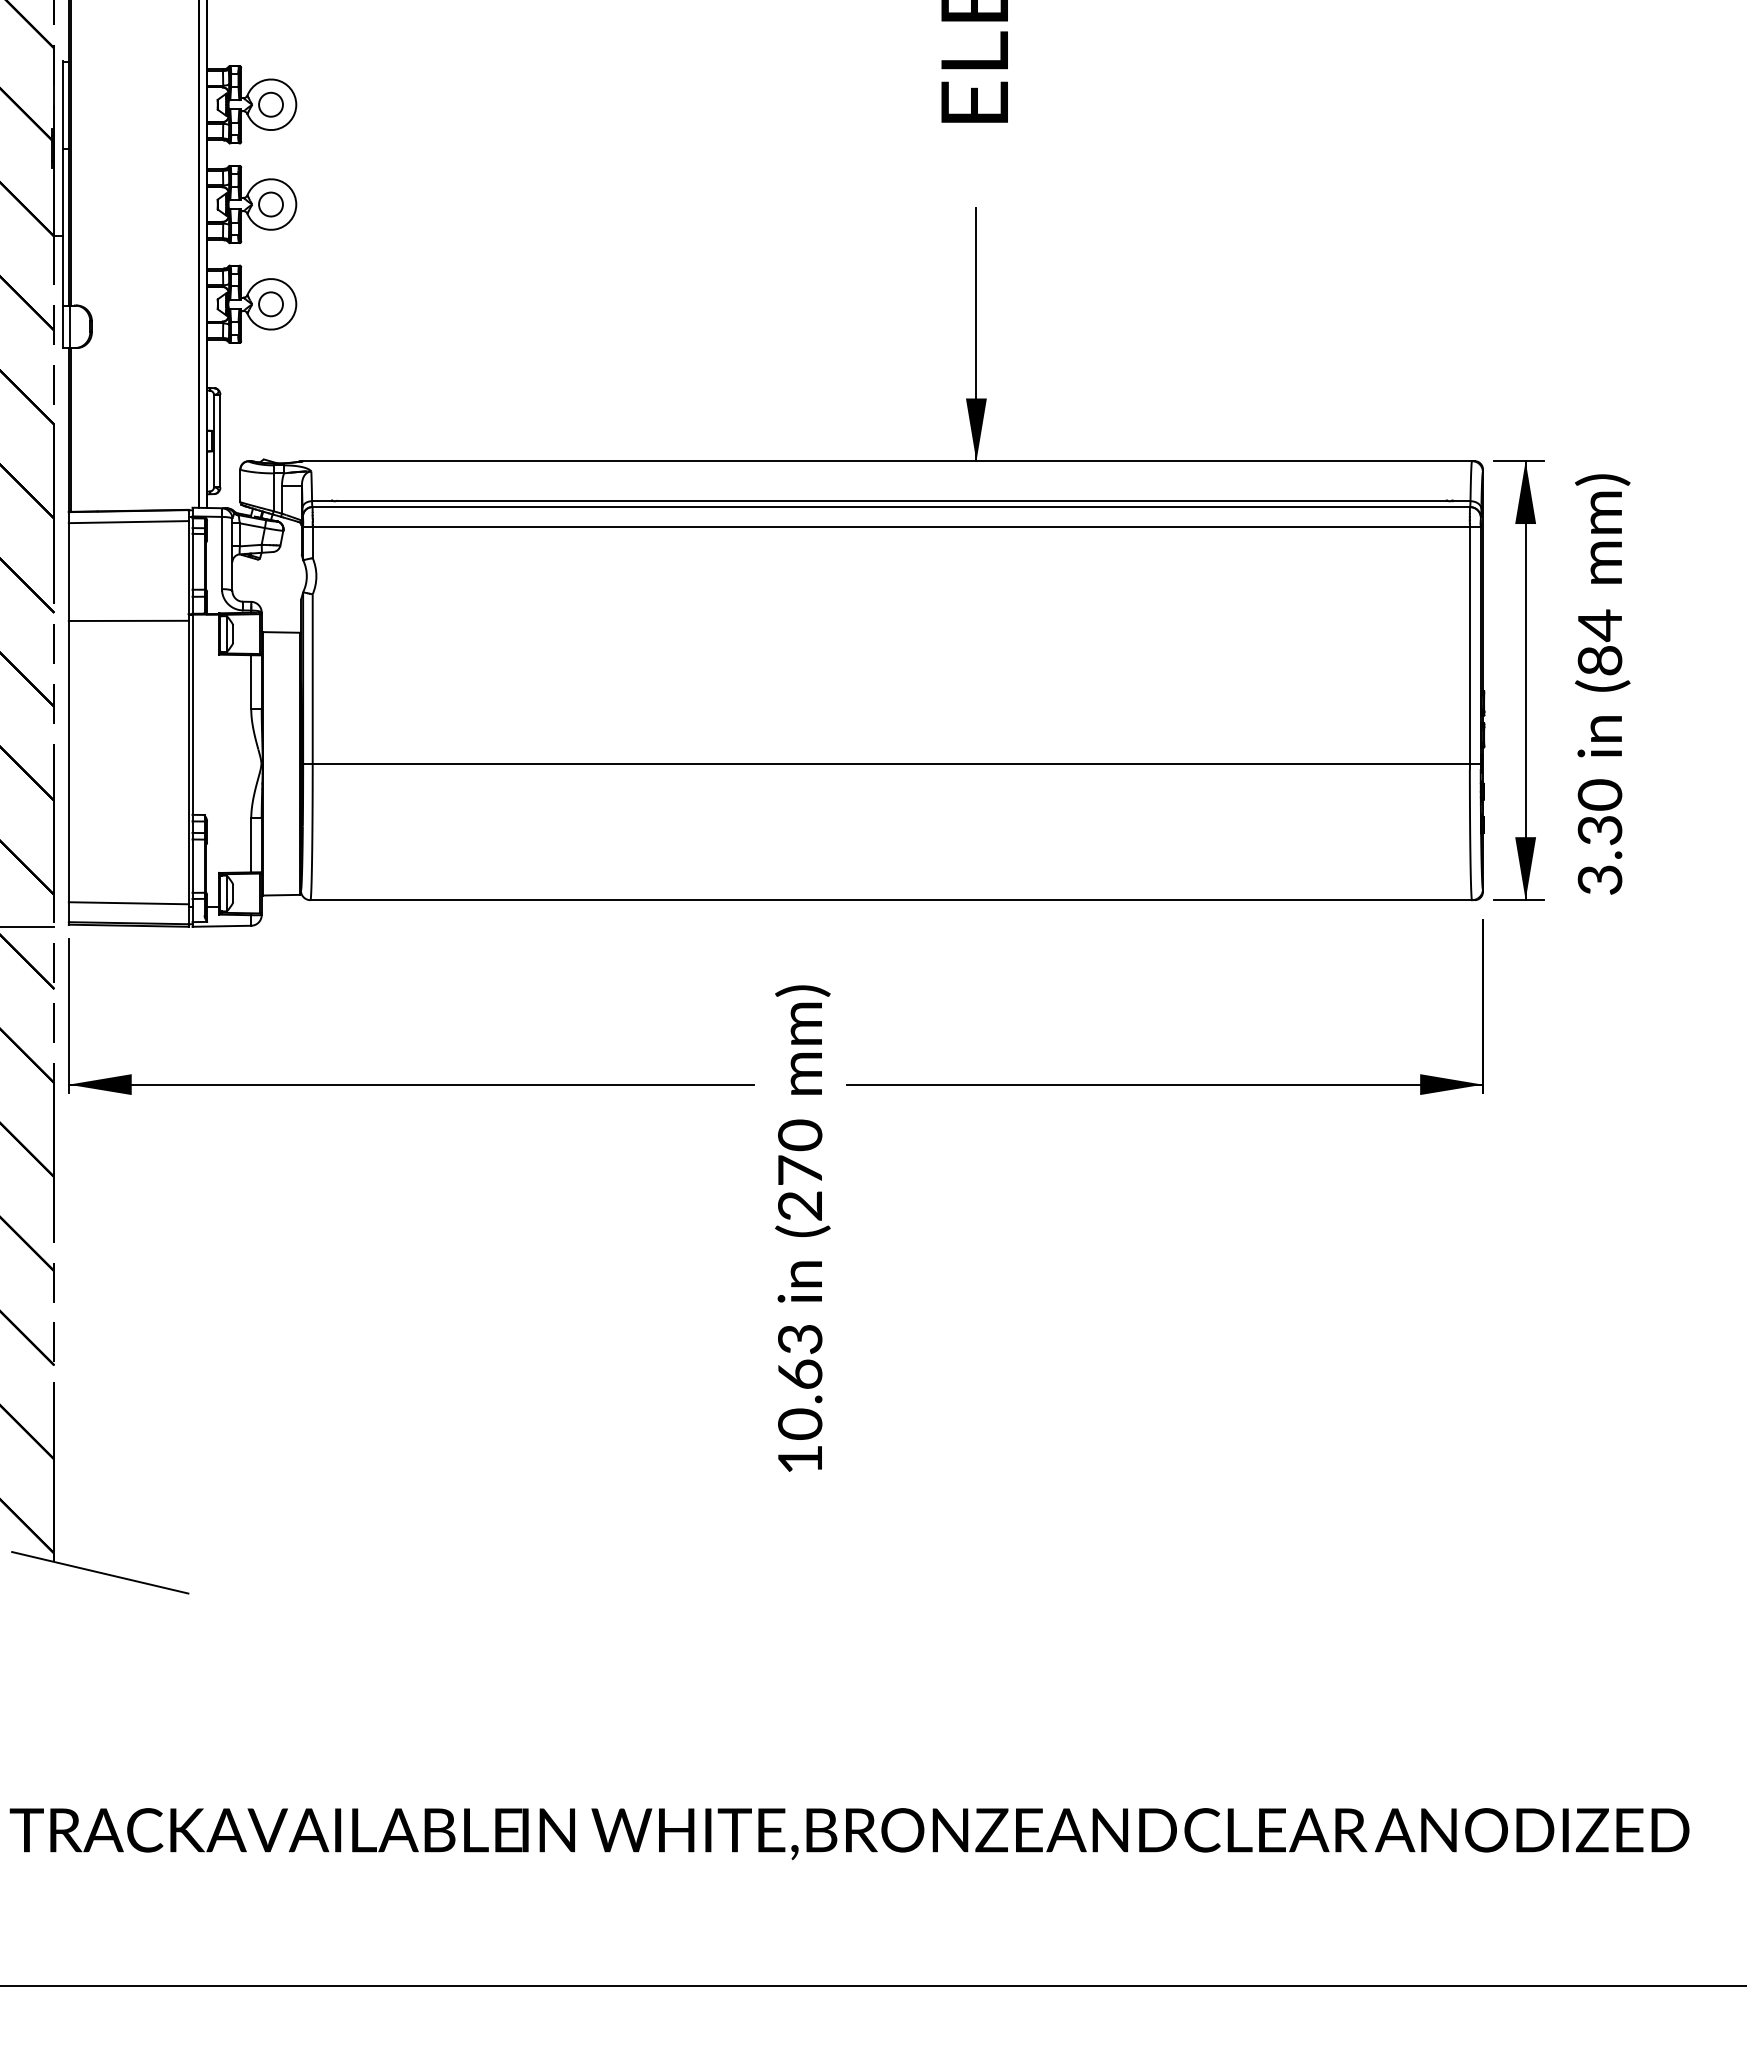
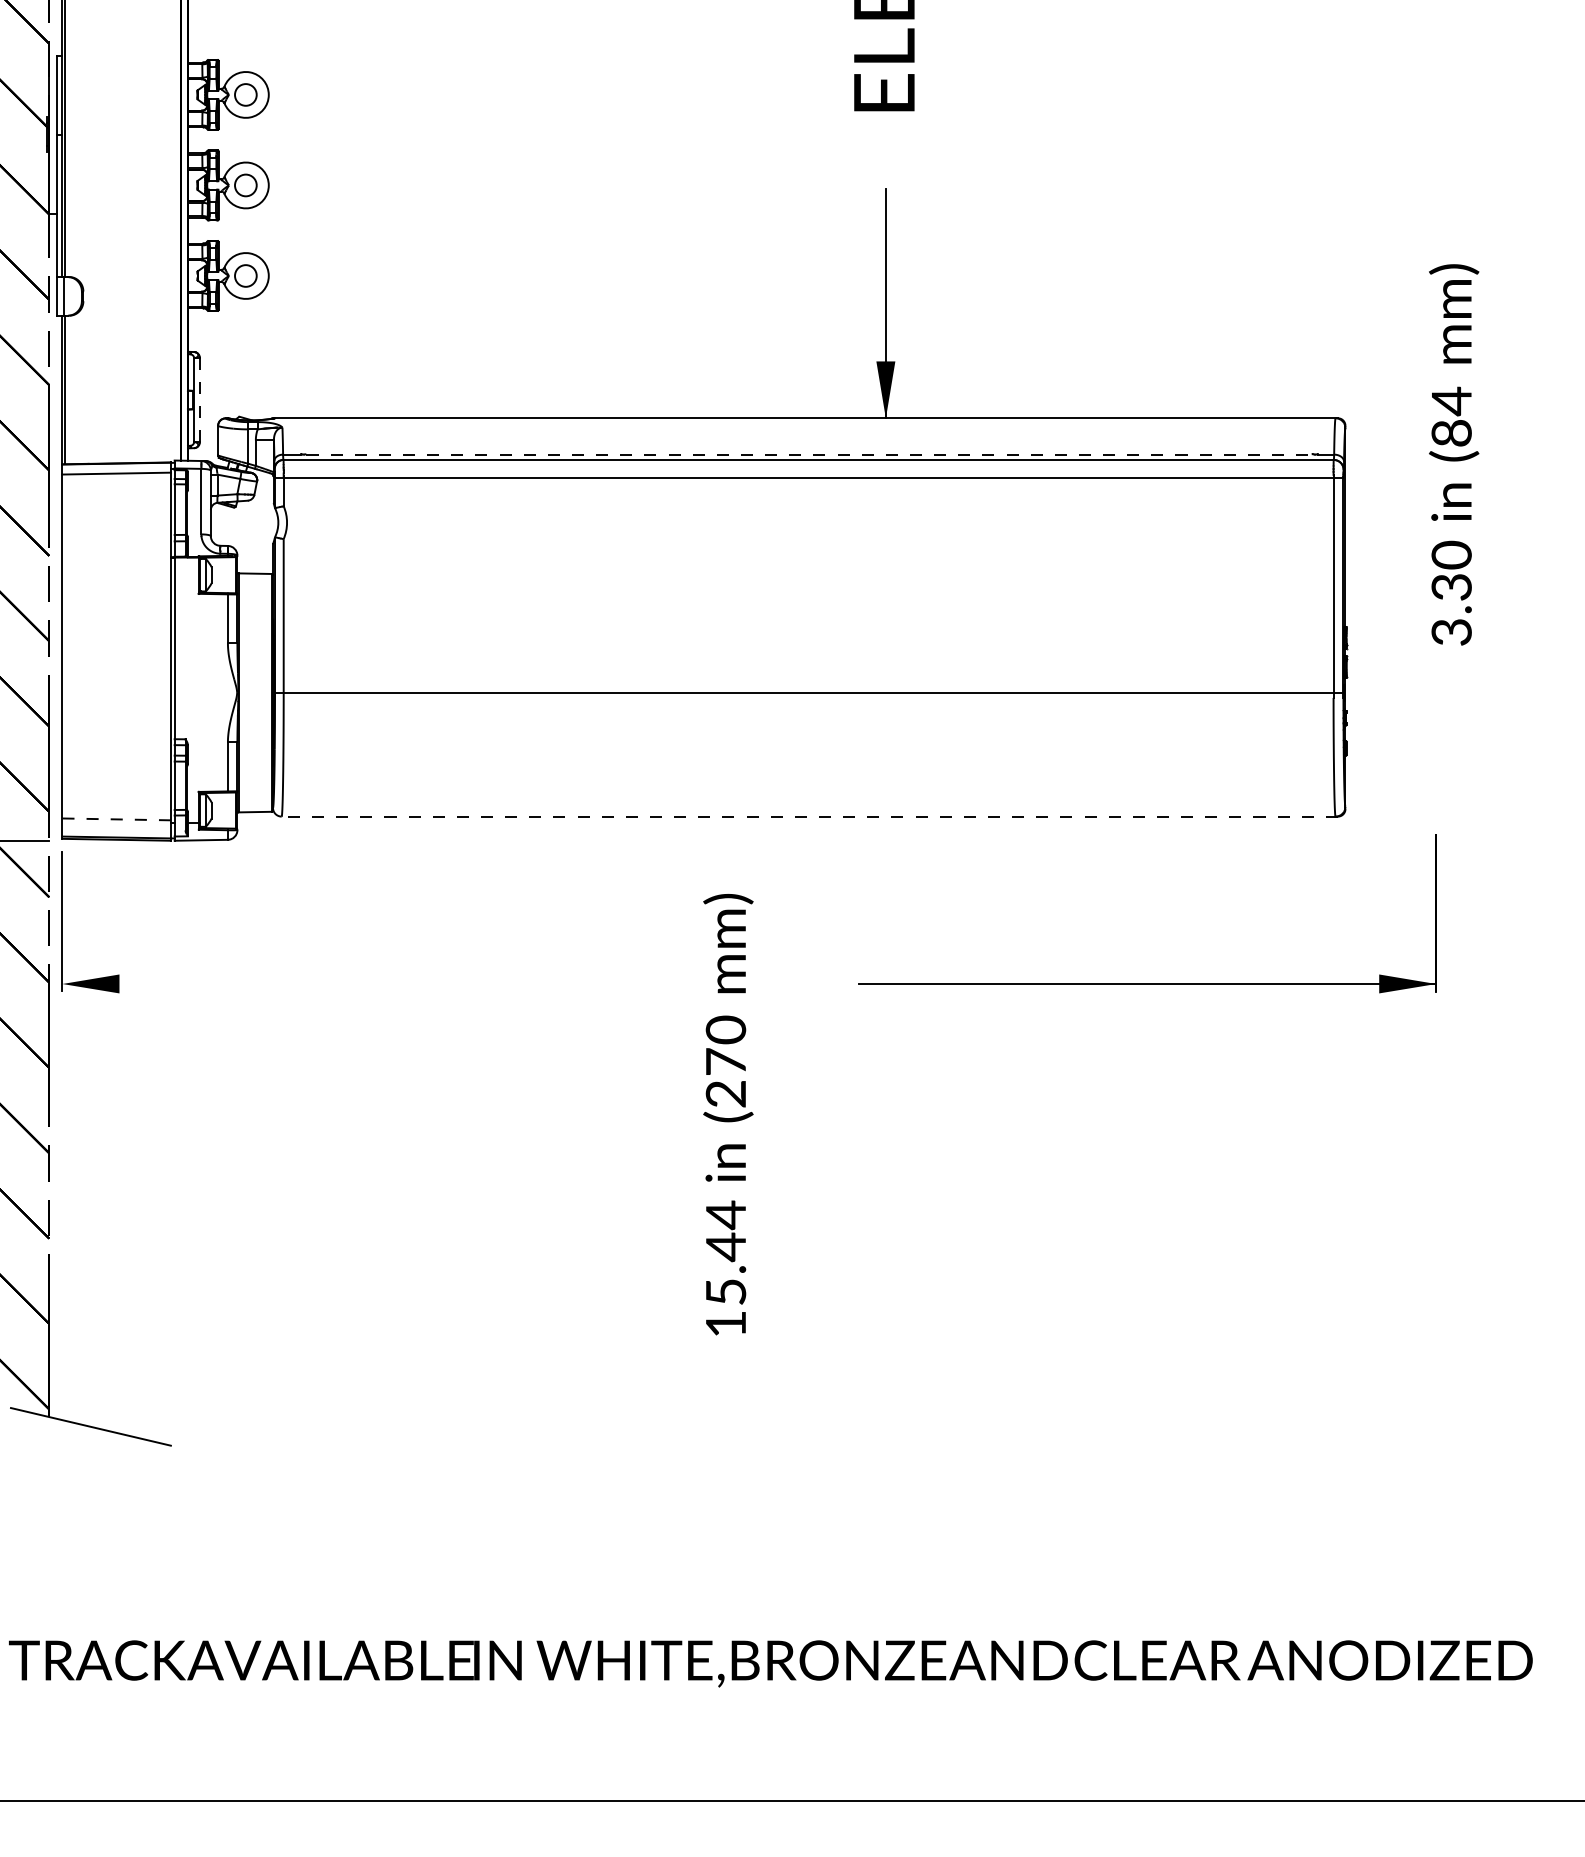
line: (220, 441) -> (200, 400), solid -> dashed
line: (892, 501) -> (809, 454), solid -> dashed
line: (128, 620) -> (116, 562), removed
part: (1525, 680) -> (1384, 617), removed
text: (1602, 684) -> (1453, 454), moved
line: (892, 900) -> (809, 816), solid -> dashed
line: (128, 903) -> (116, 819), solid -> dashed
line: (410, 1084) -> (372, 983), removed
part: (1164, 1084) -> (1147, 983), moved
text: (800, 1381) -> (726, 1253), 10.63 -> 15.44

